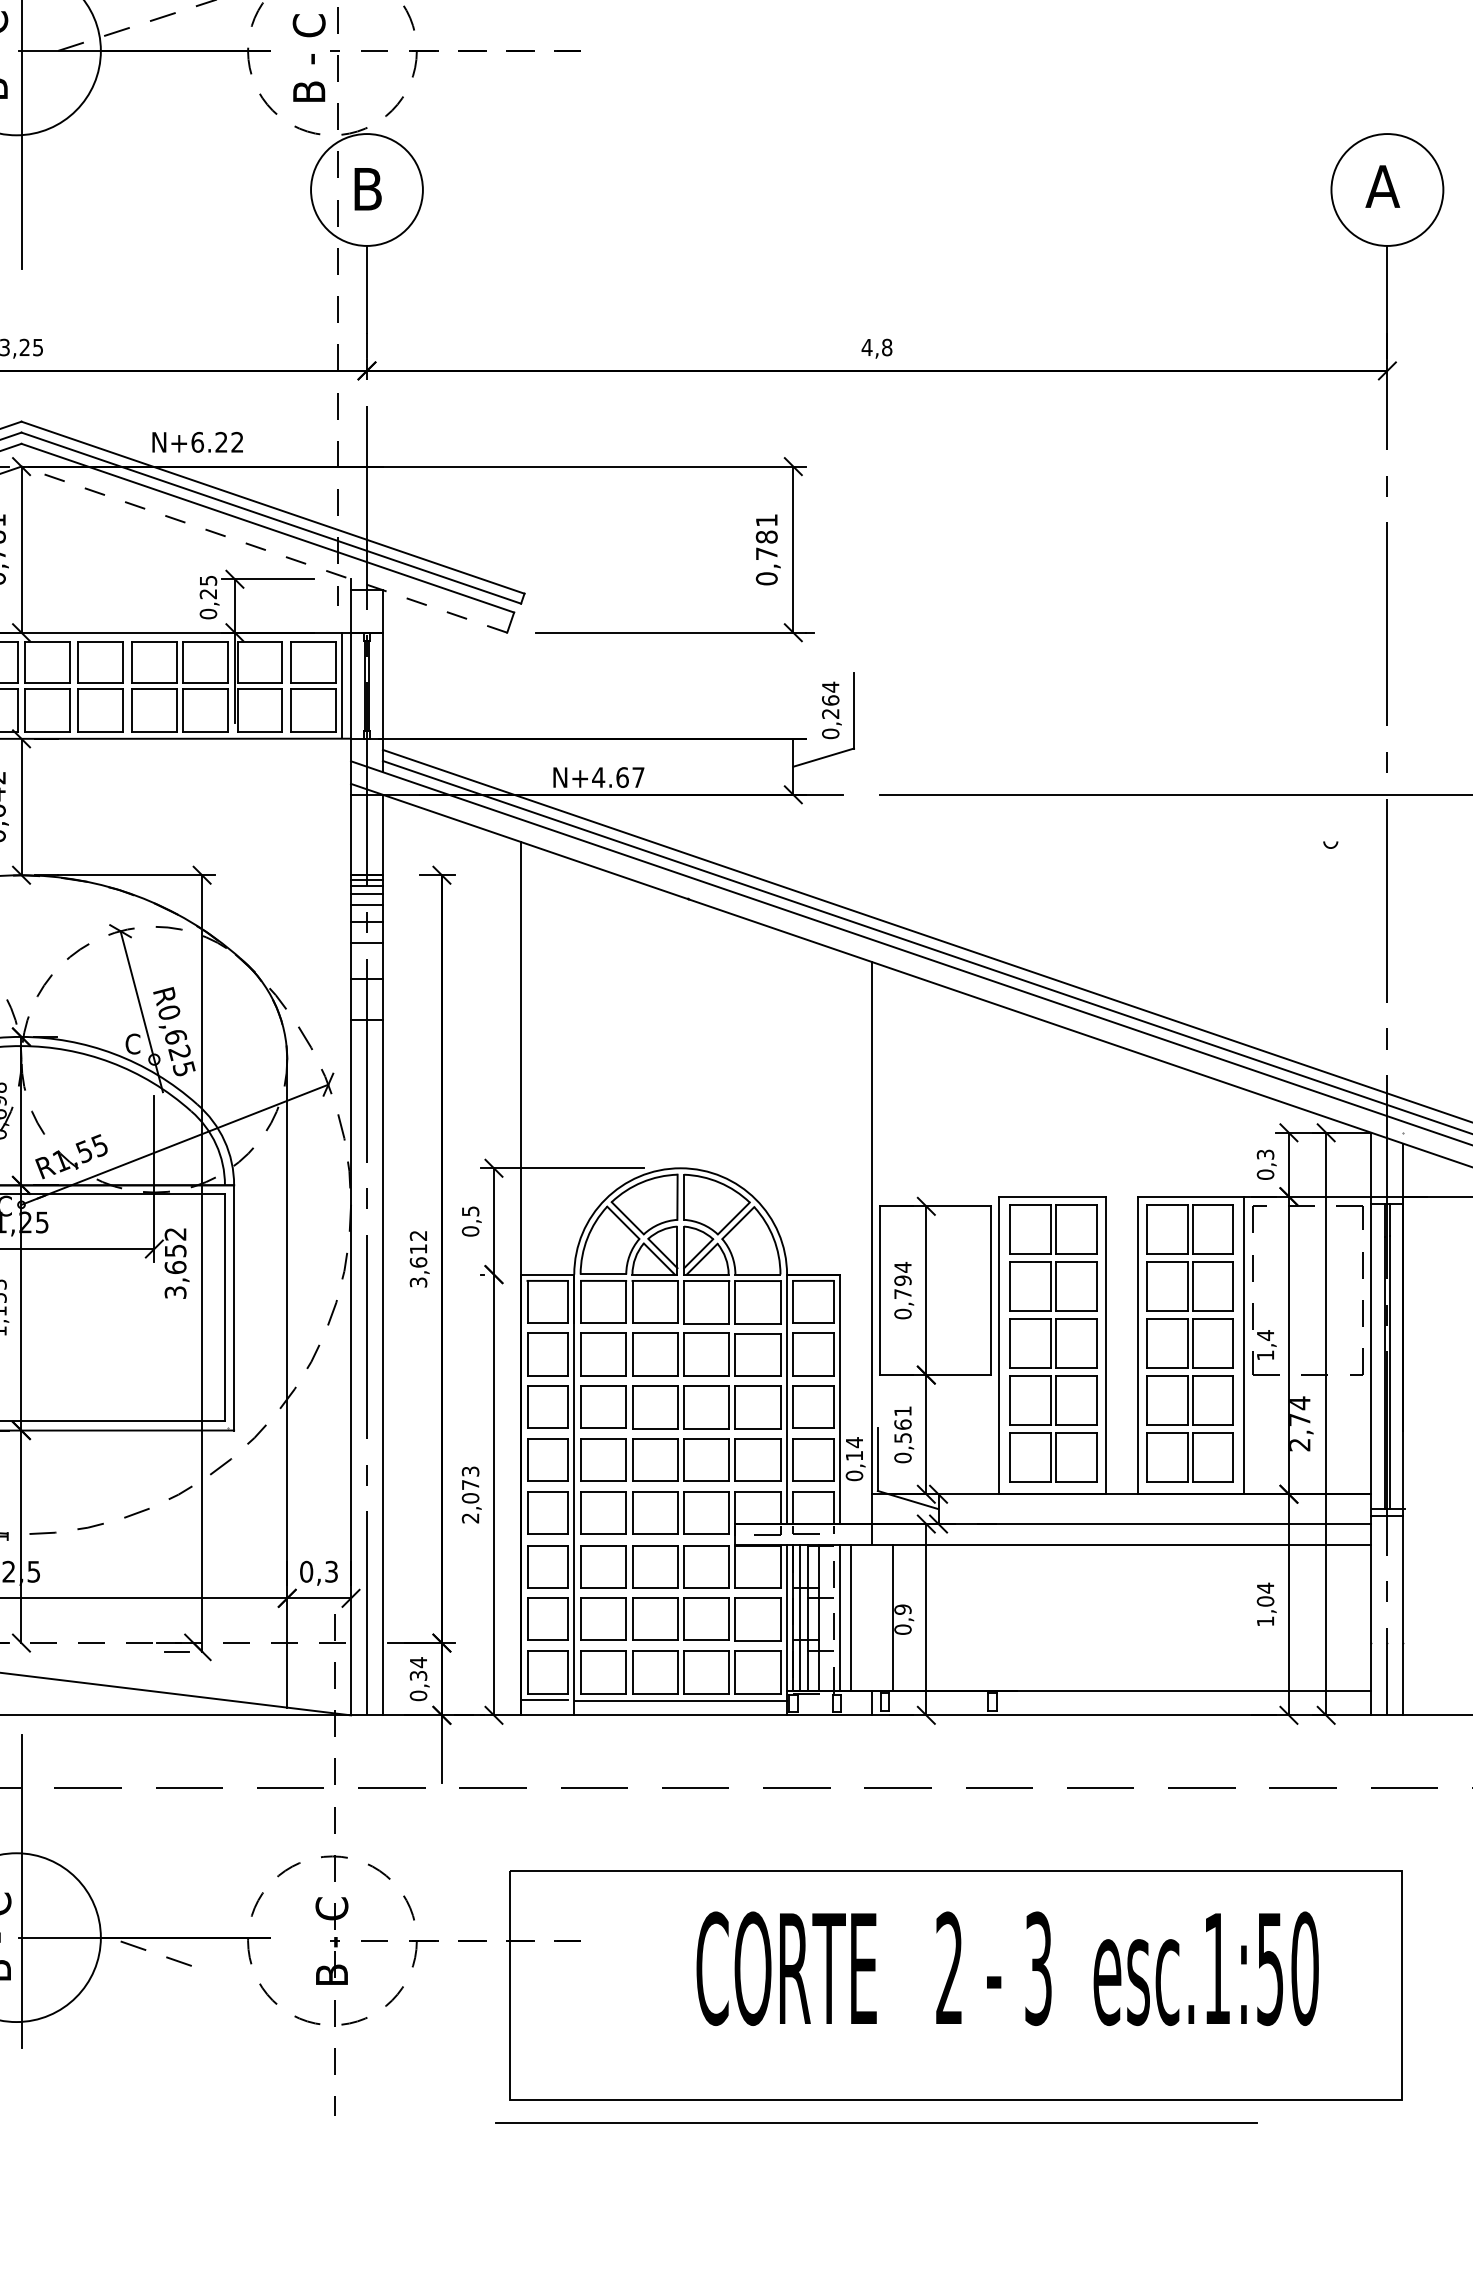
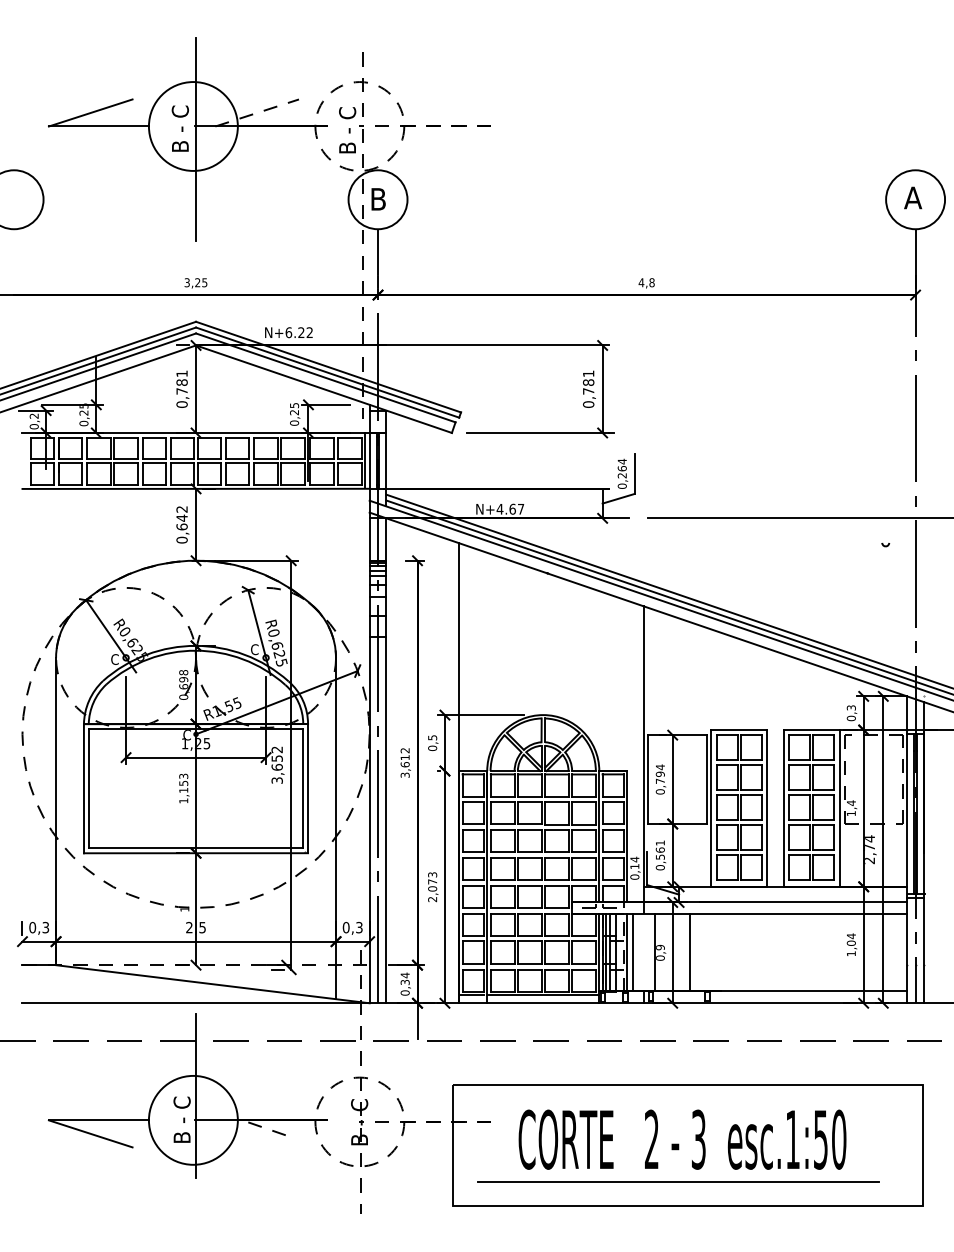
line: (263, 550) -> (323, 389), dashed -> solid
line: (960, 1617) -> (690, 951), added
text: (1007, 1968) -> (682, 1139), moved
line: (876, 2122) -> (678, 1181), moved

